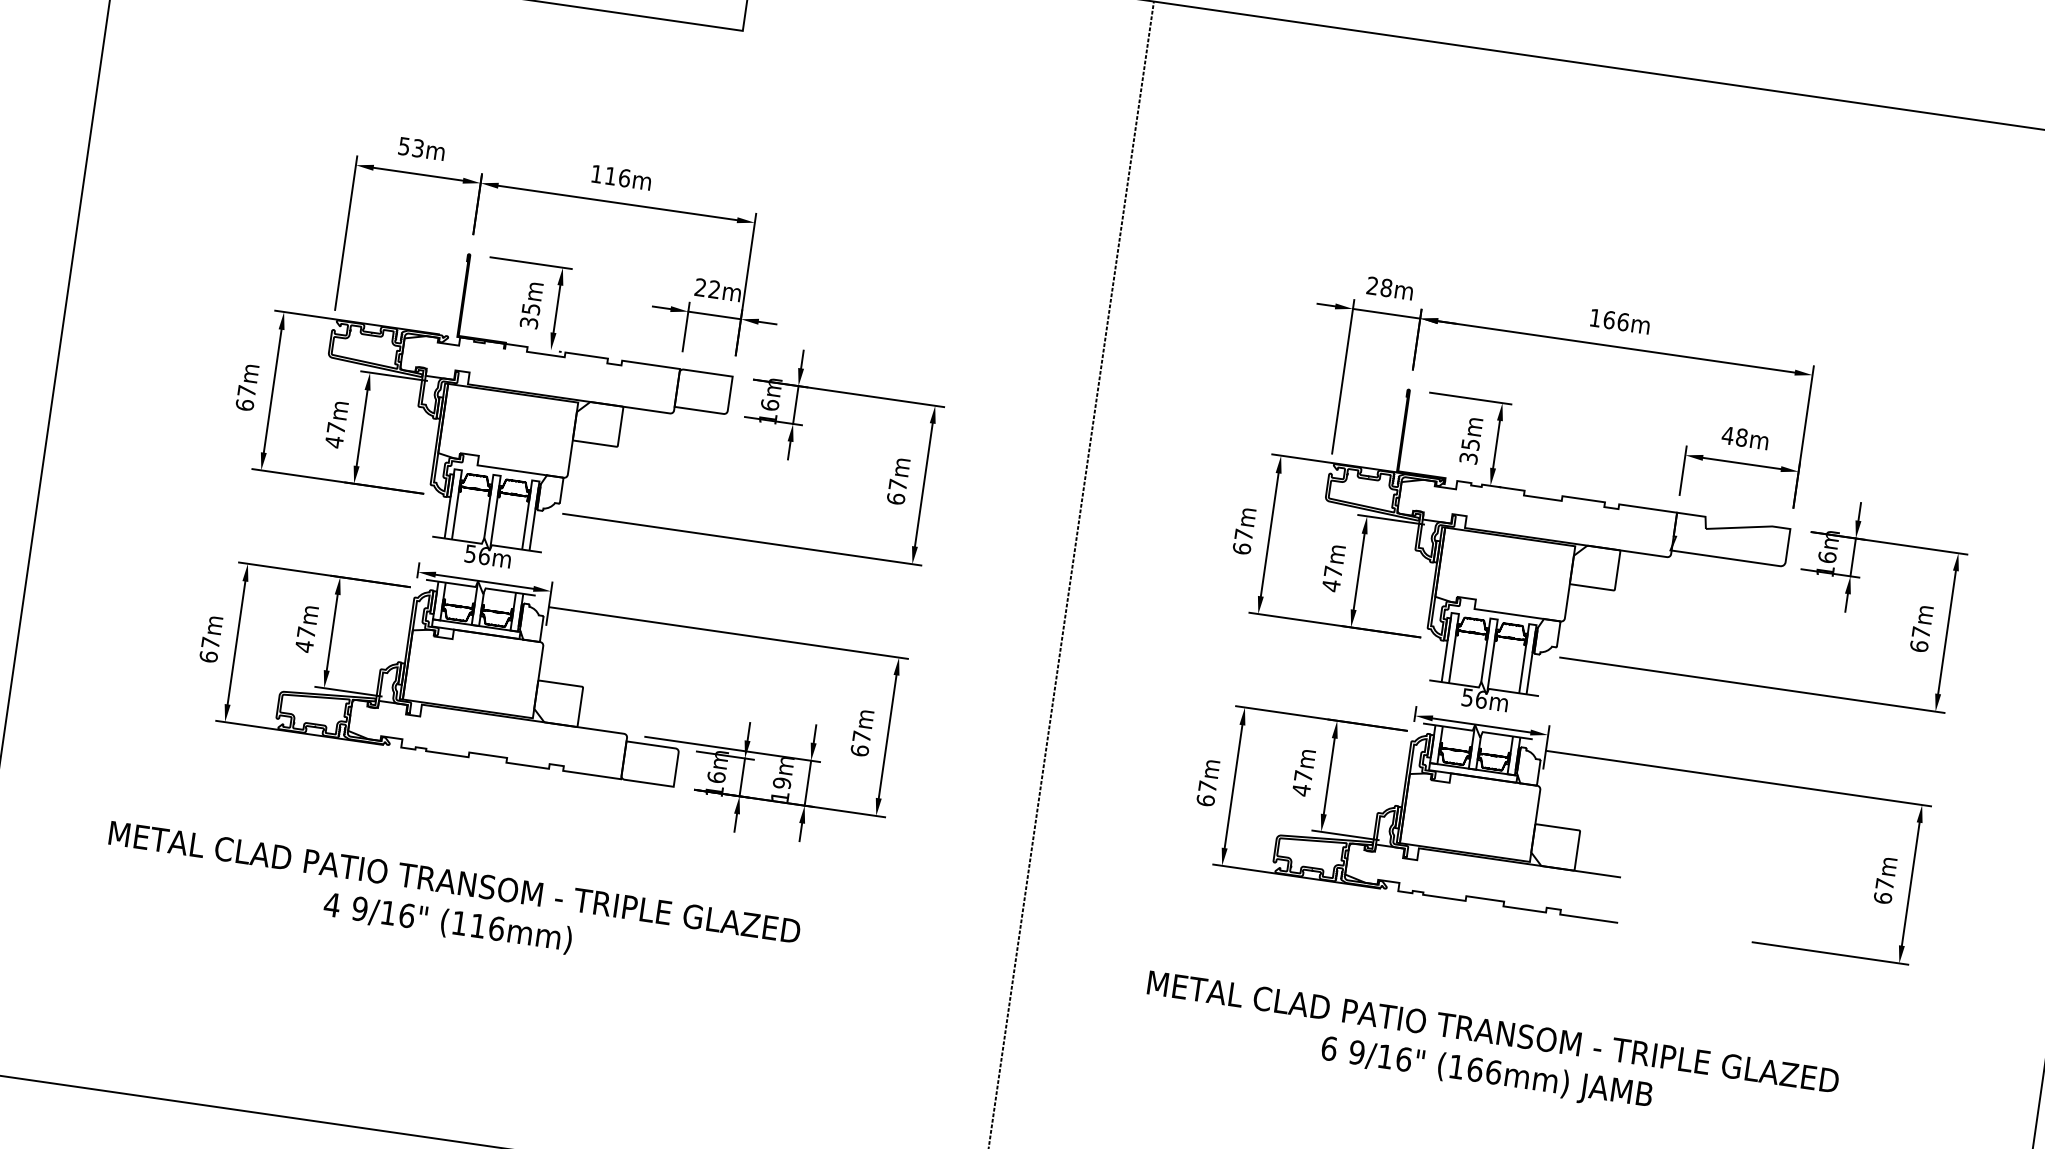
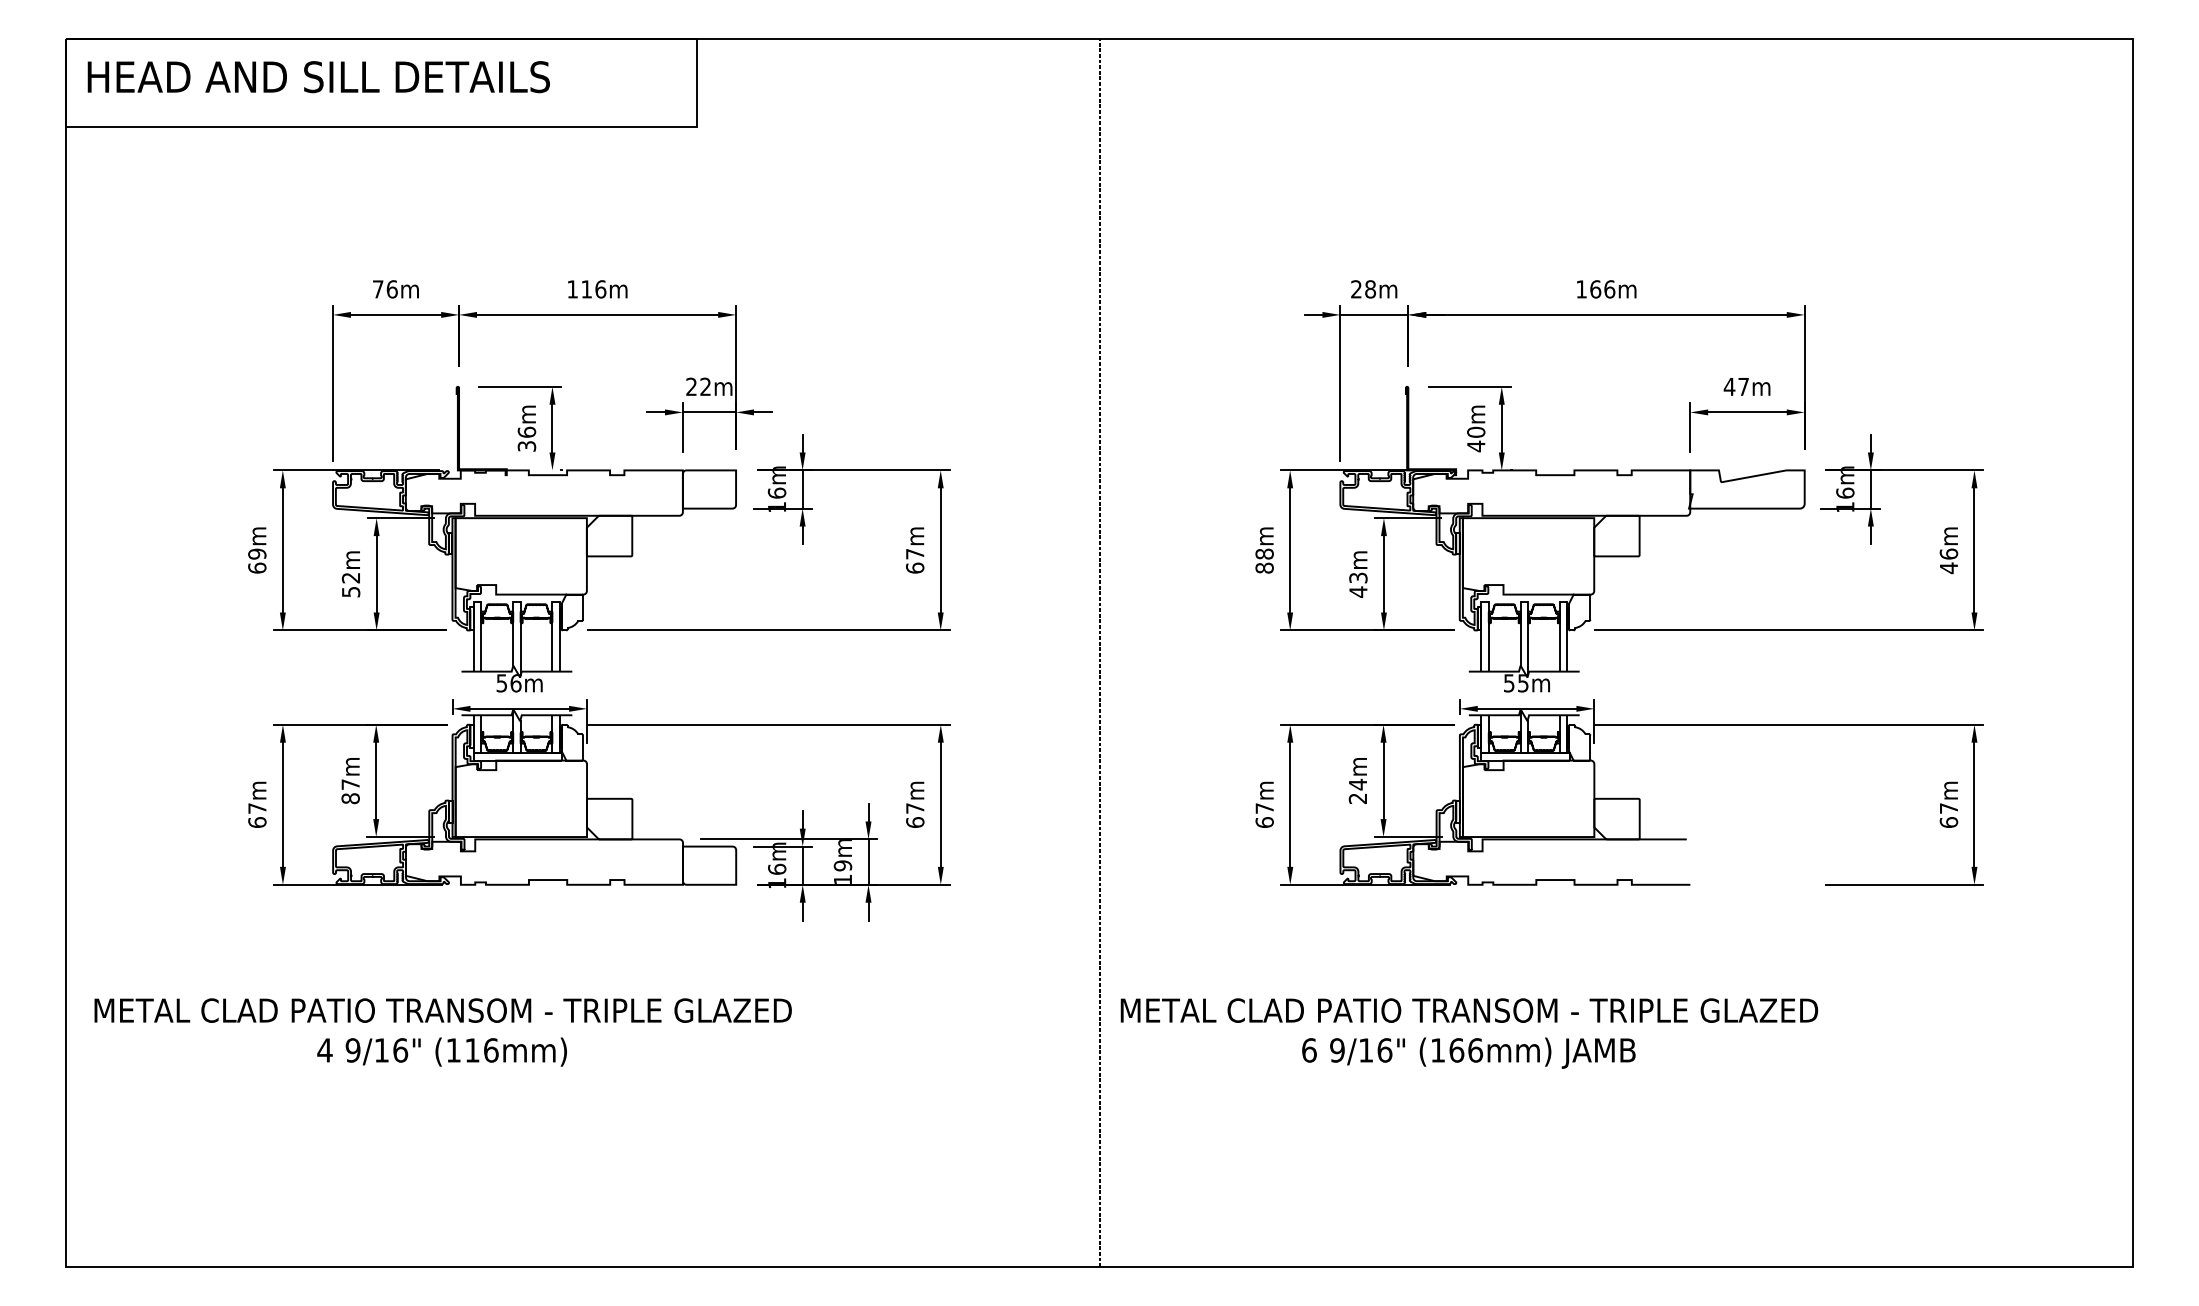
text: (411, 147) -> (385, 289), 53m -> 76m
text: (530, 308) -> (526, 431), 35m -> 36m
text: (247, 390) -> (257, 553), 67m -> 69m
text: (334, 435) -> (350, 585), 47m -> 52m
text: (1741, 437) -> (1743, 386), 48m -> 47m
text: (1469, 451) -> (1476, 439), 35m -> 40m
text: (1242, 541) -> (1264, 560), 67m -> 88m
text: (1333, 571) -> (1358, 577), 47m -> 43m
text: (1919, 639) -> (1948, 561), 67m -> 46m
text: (304, 646) -> (350, 798), 47m -> 87m
text: (1481, 699) -> (1523, 683), 56m -> 55m
text: (1301, 783) -> (1357, 791), 47m -> 24m
text: (451, 903) -> (442, 1032), moved
text: (1490, 1054) -> (1469, 1033), moved

